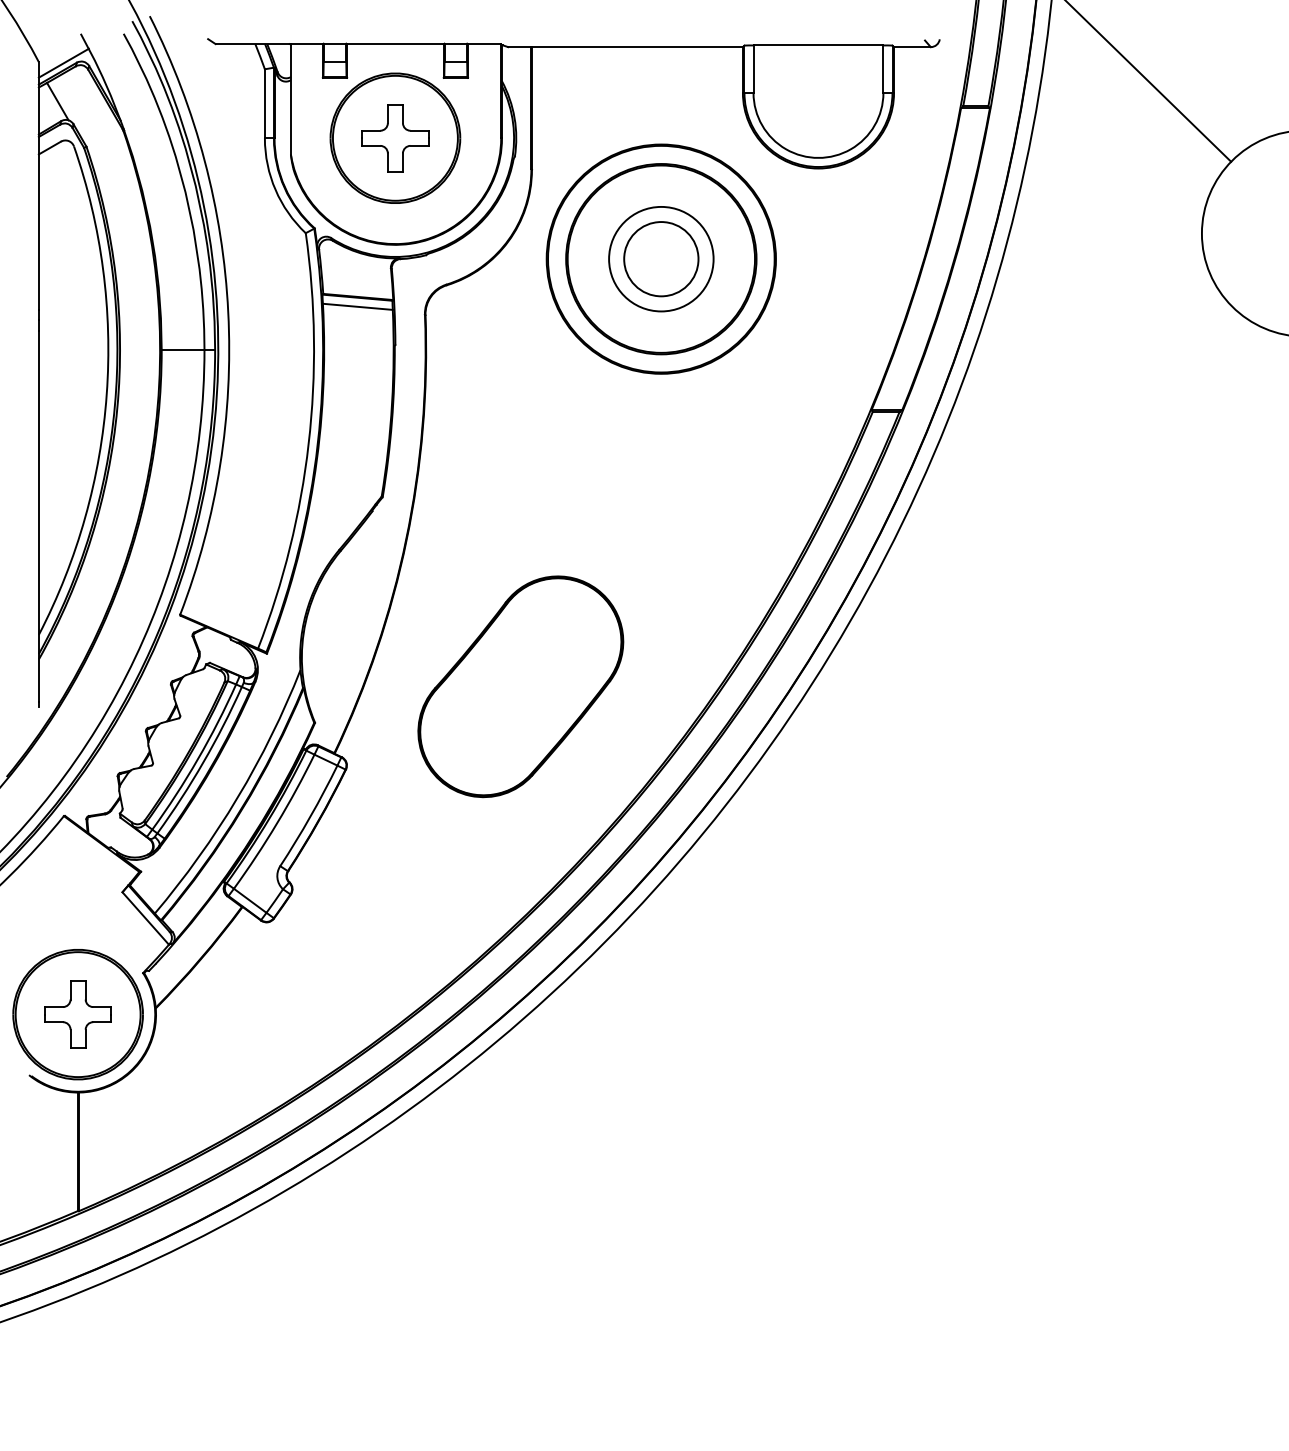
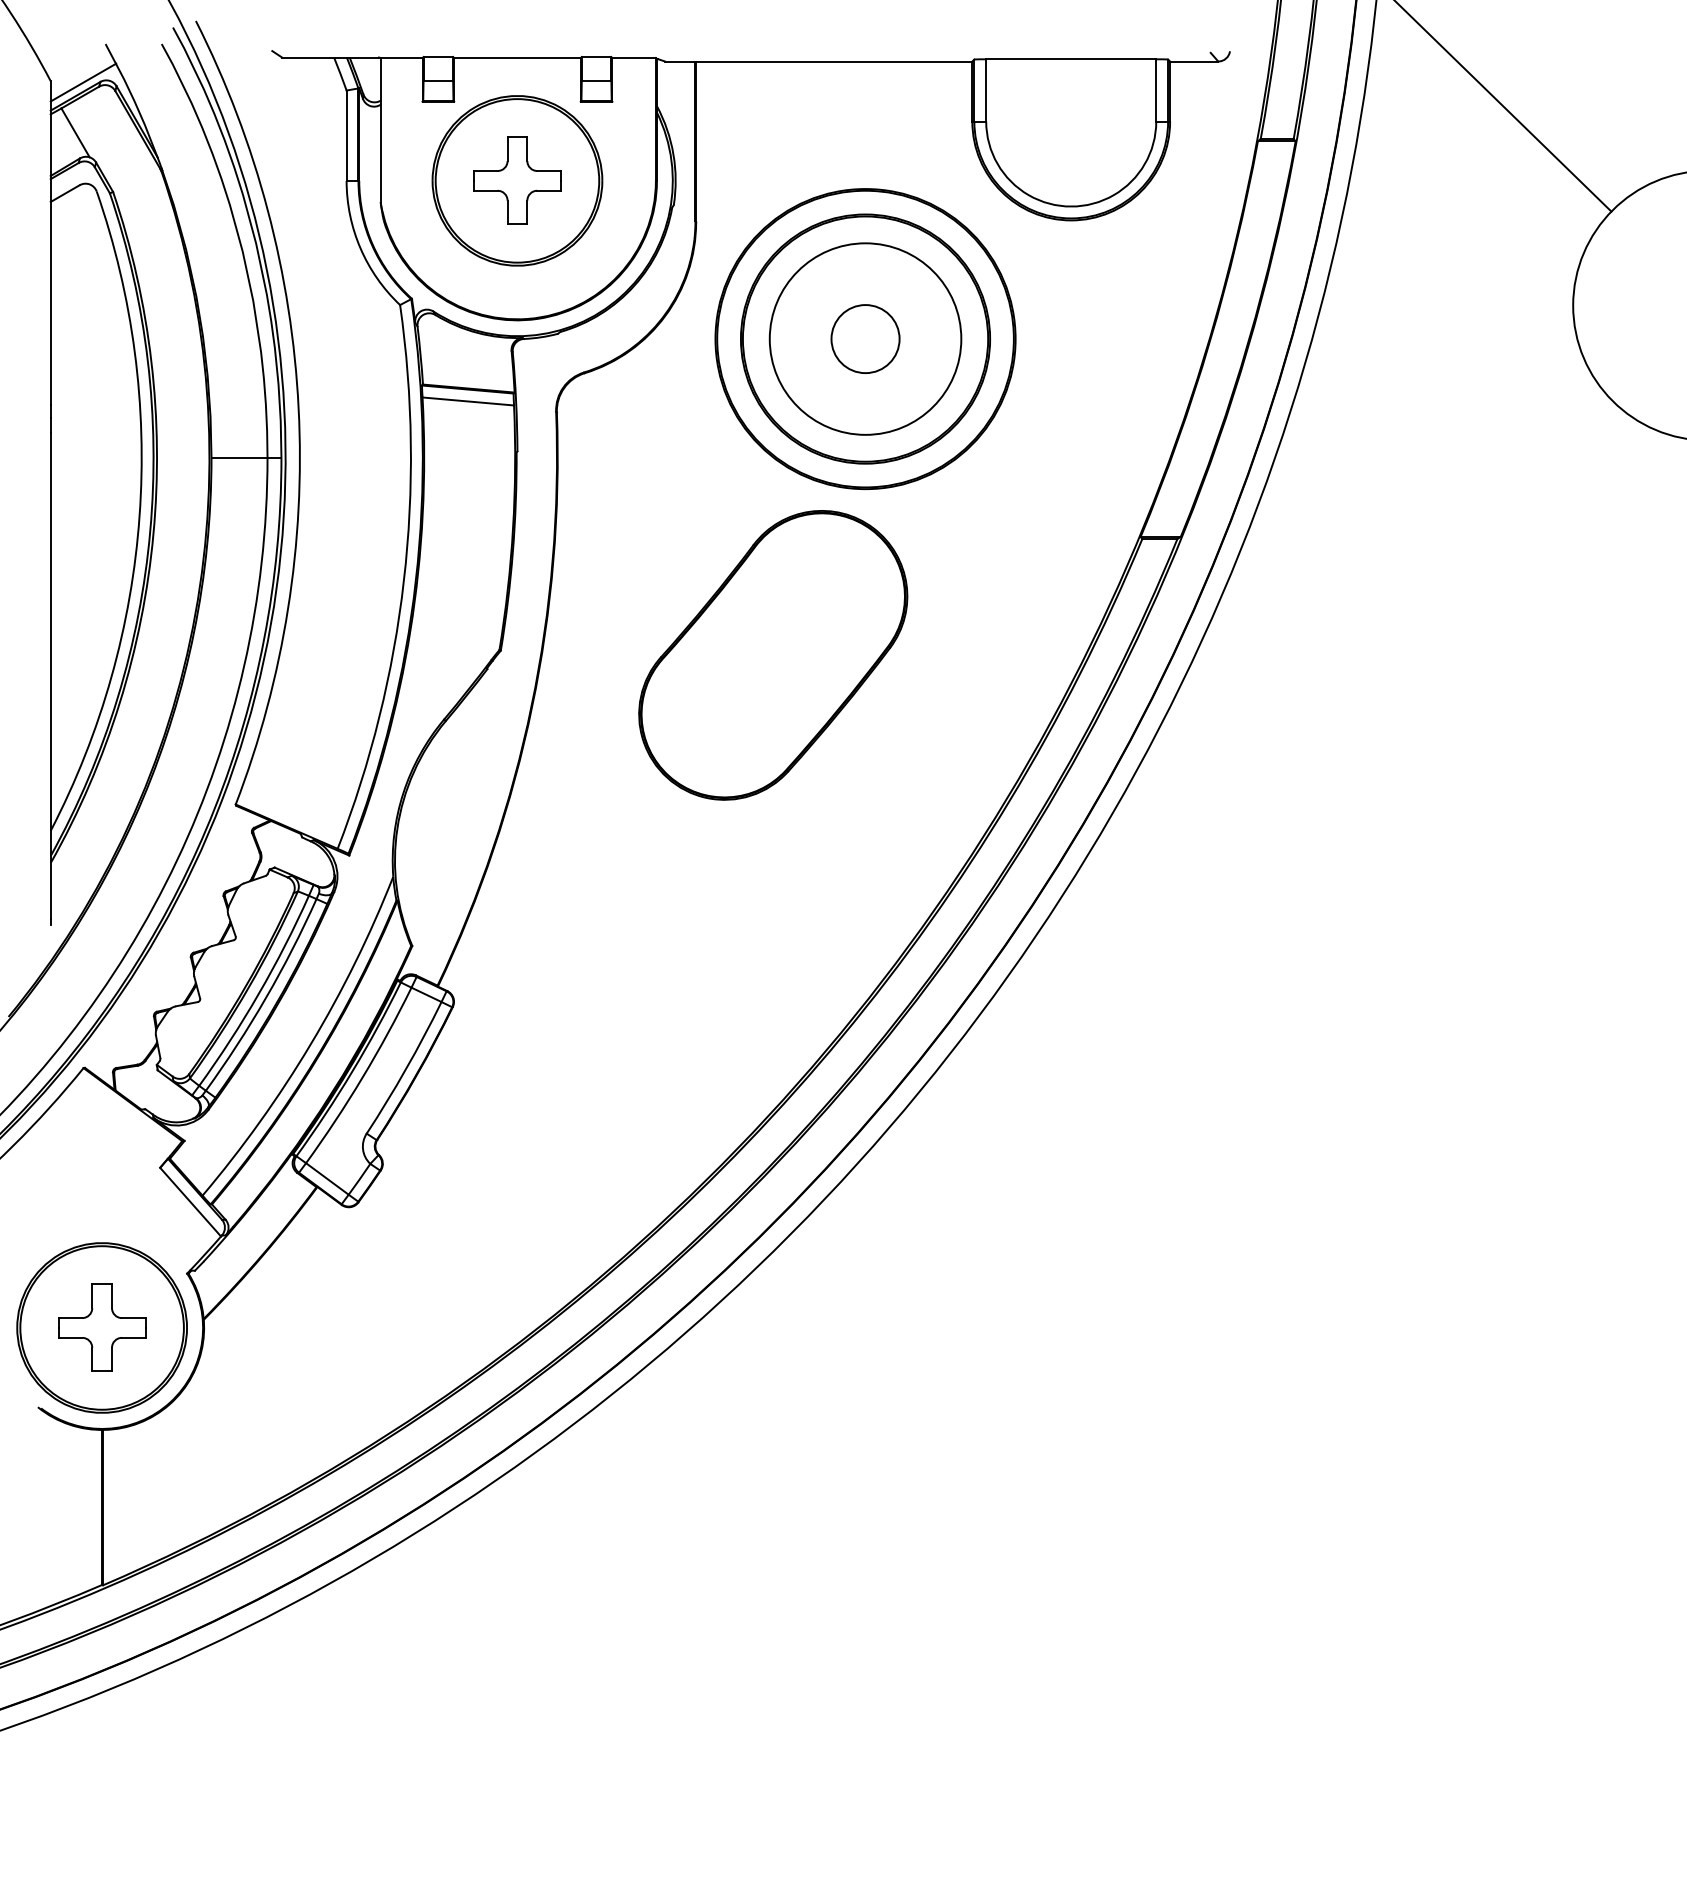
circle: (661, 258) -> (865, 338), size x1.4
circle: (661, 259) -> (865, 339), size x0.7
part: (520, 686) -> (772, 654), moved

